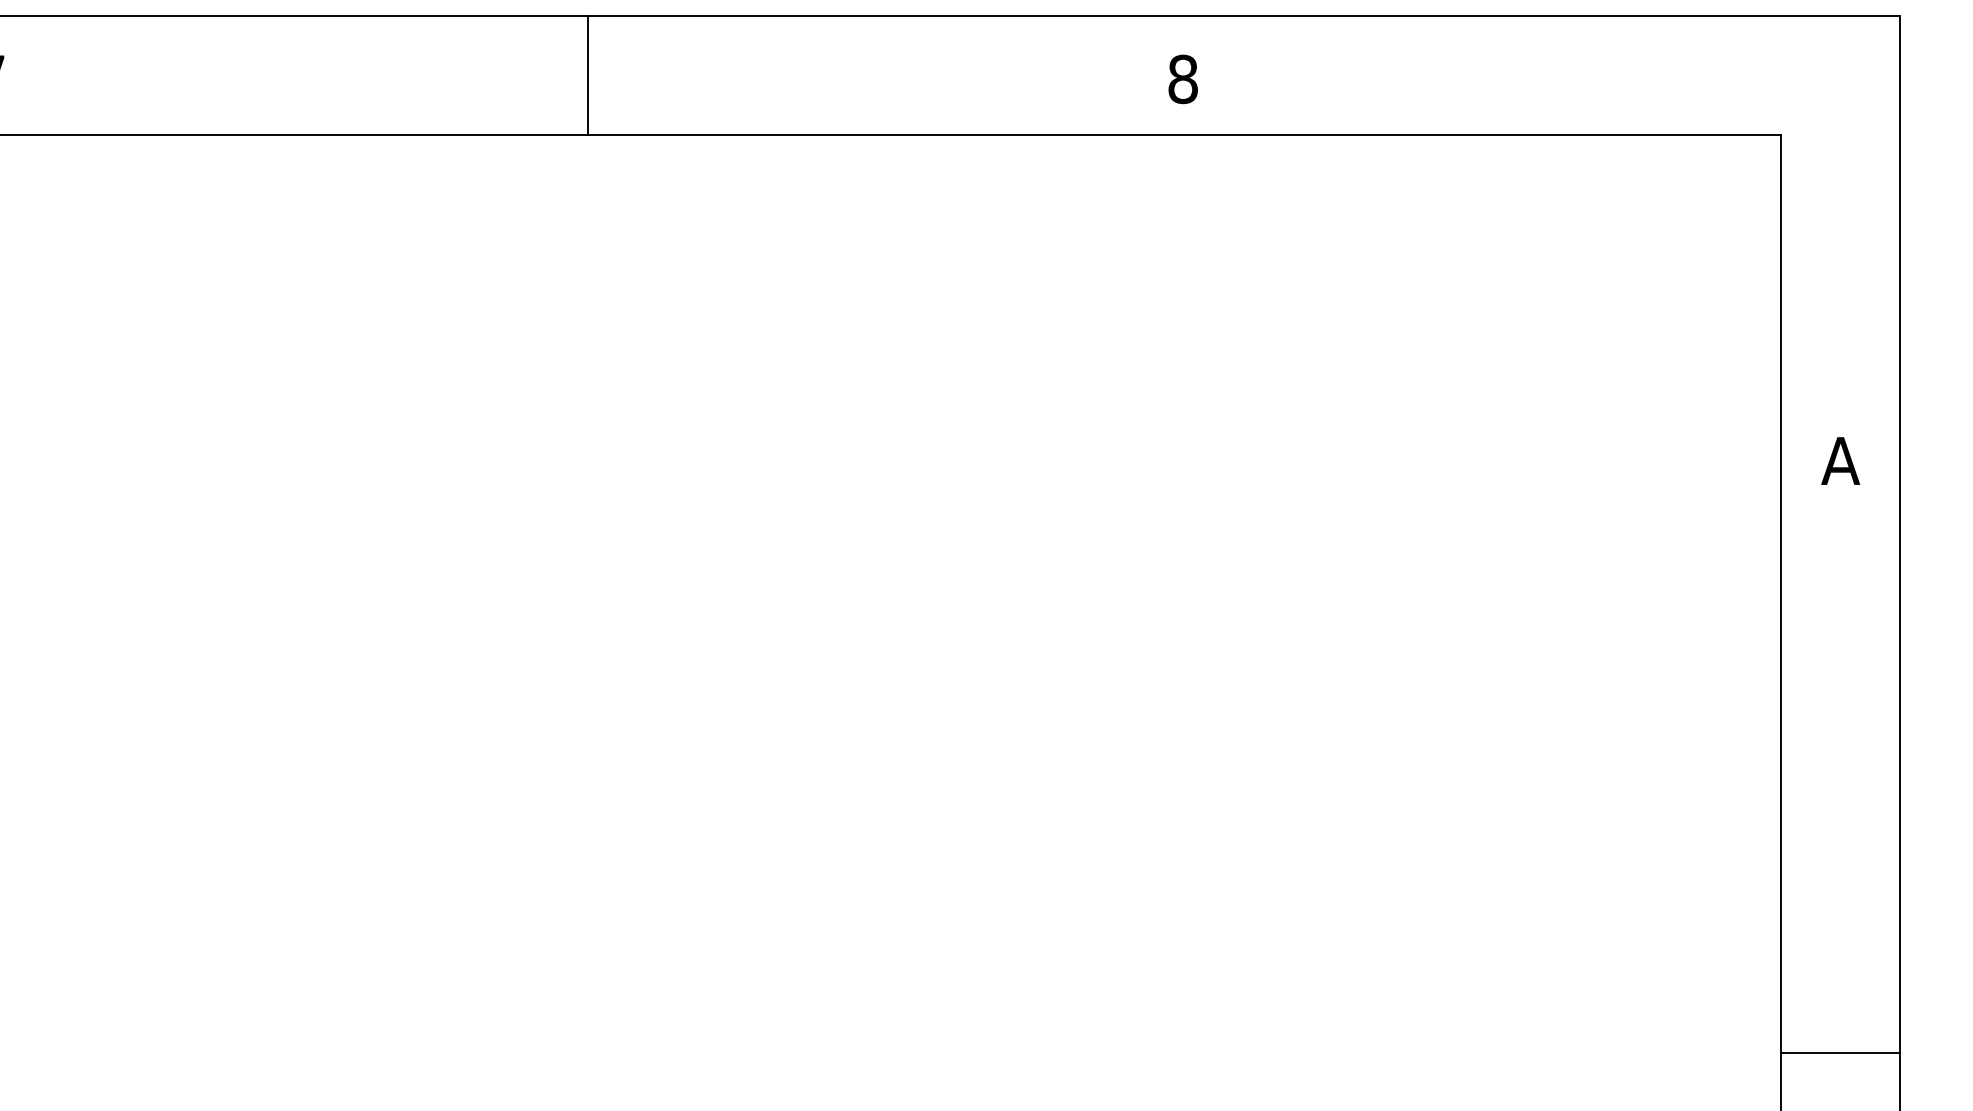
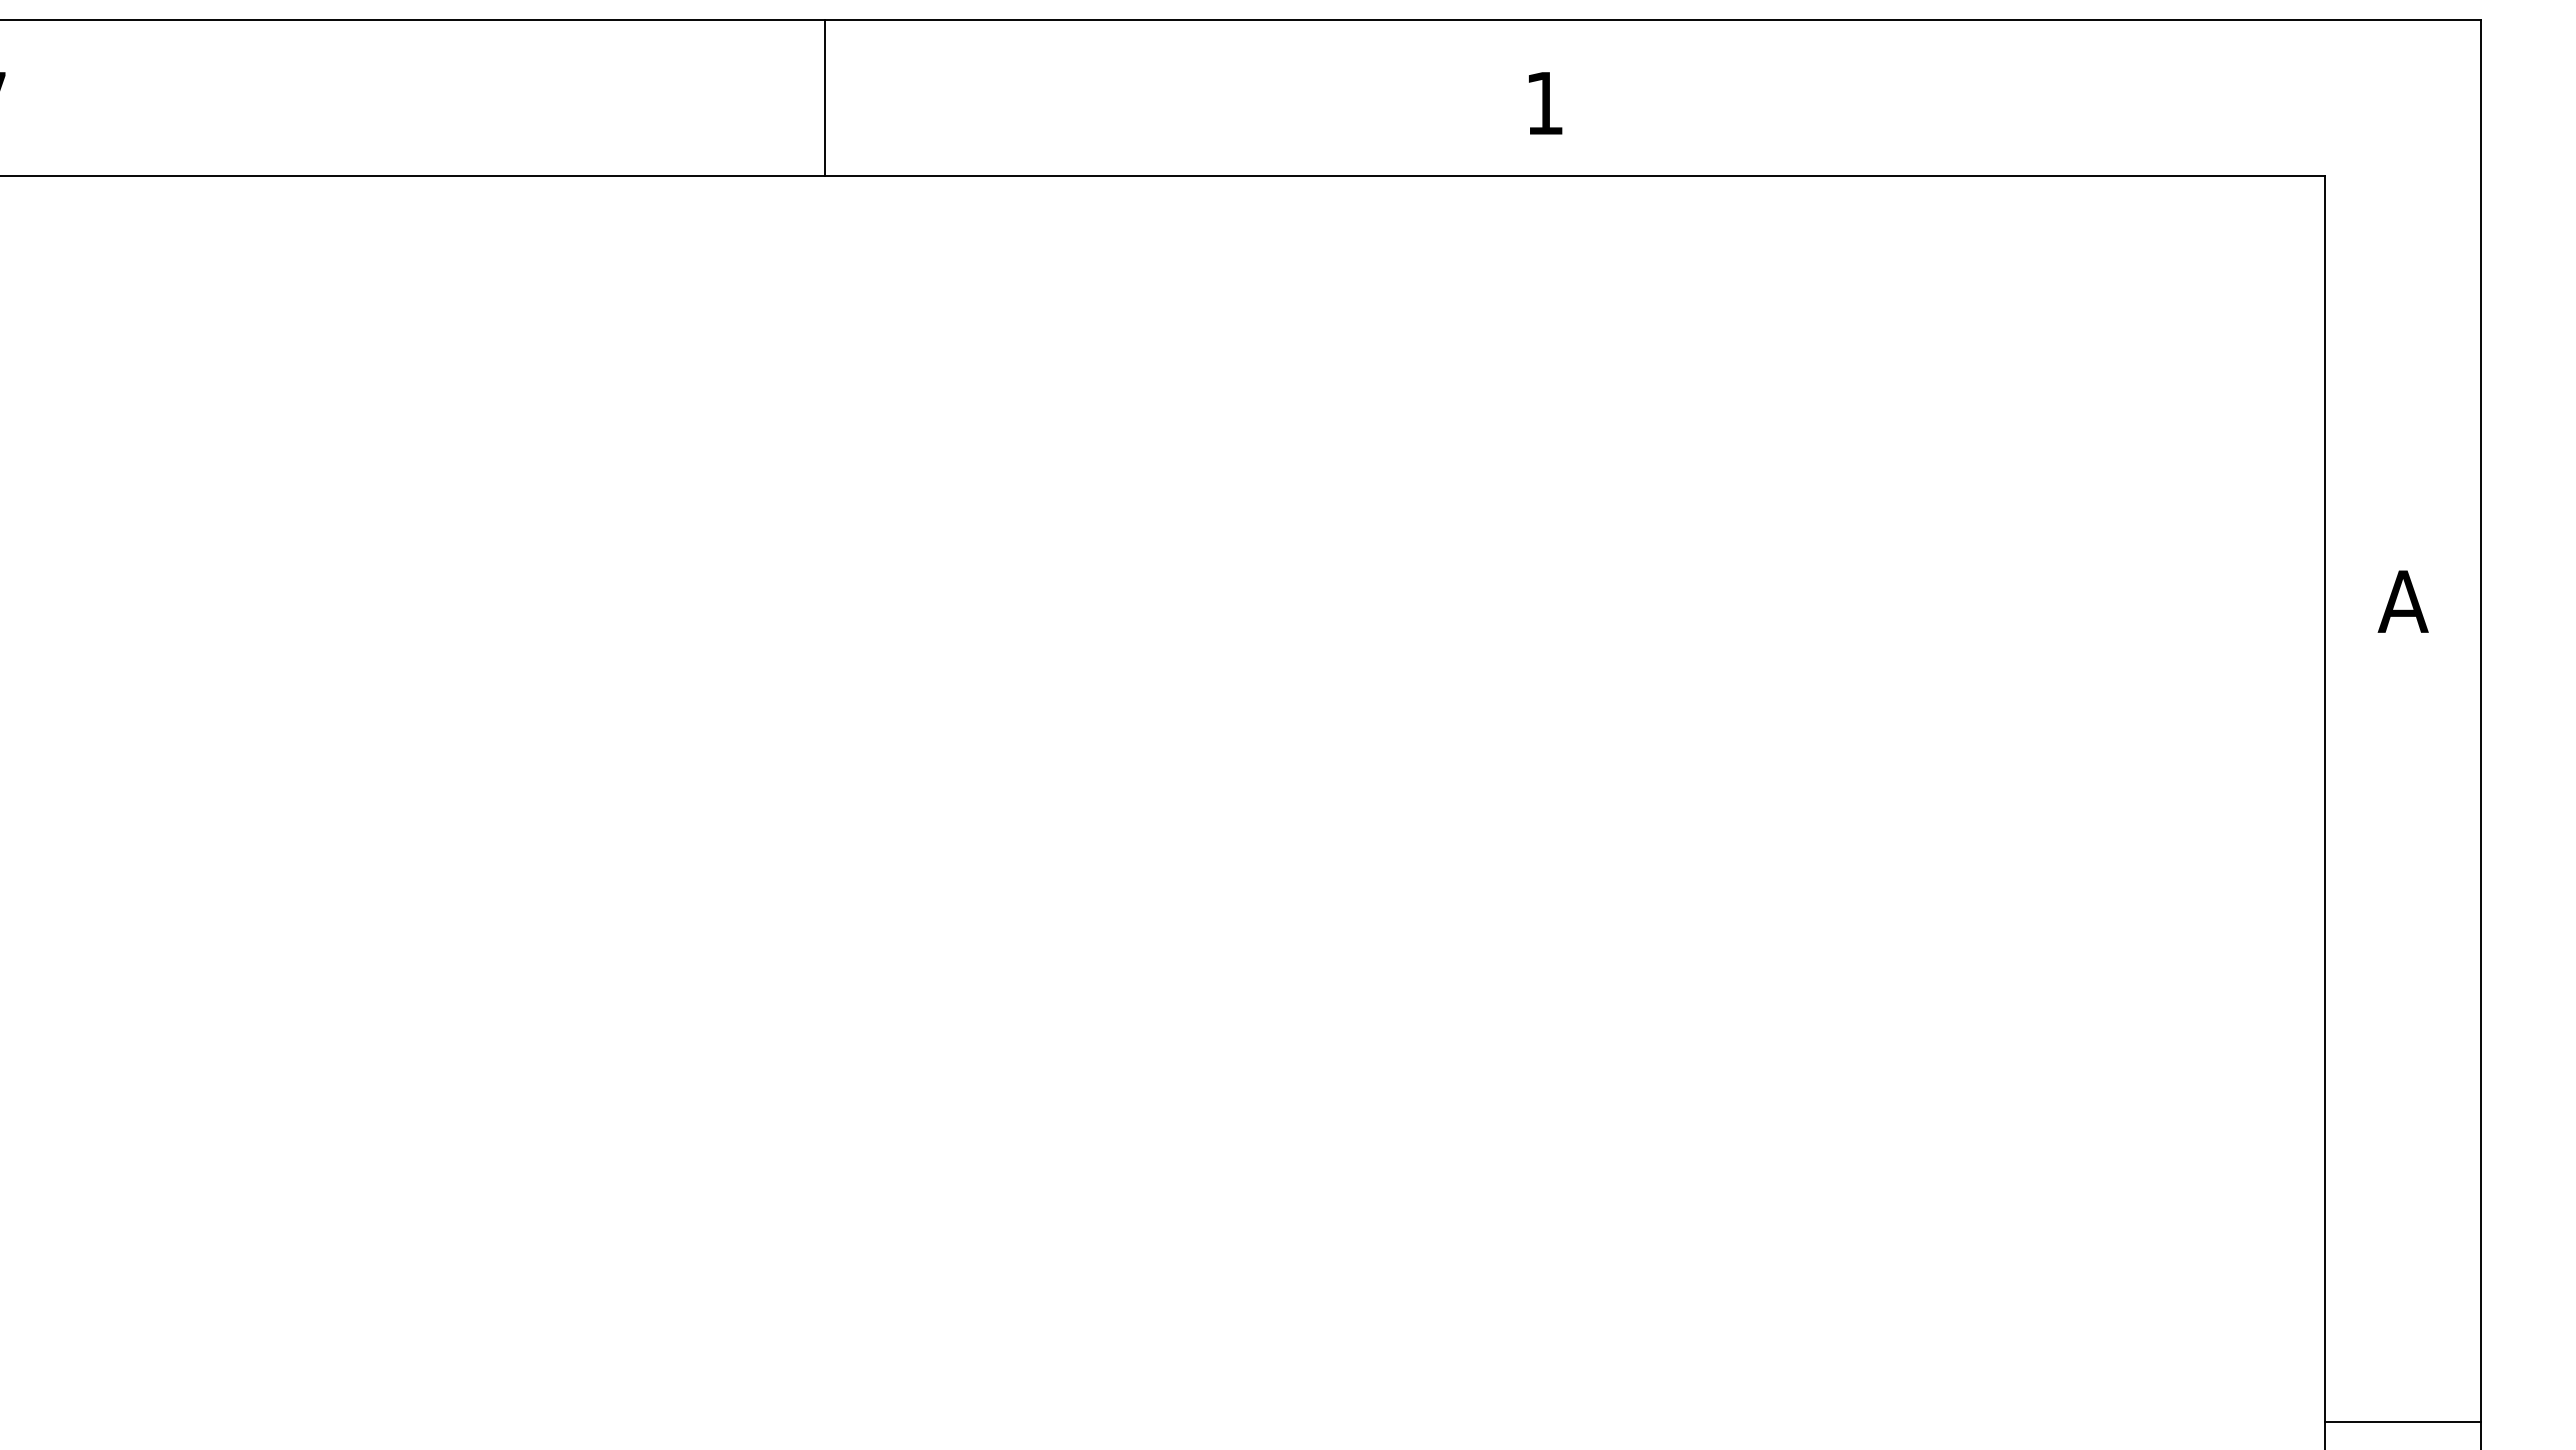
line: (587, 75) -> (824, 98), moved
text: (1182, 79) -> (1544, 103), 8 -> 1
line: (1840, 1053) -> (2402, 1422), moved

